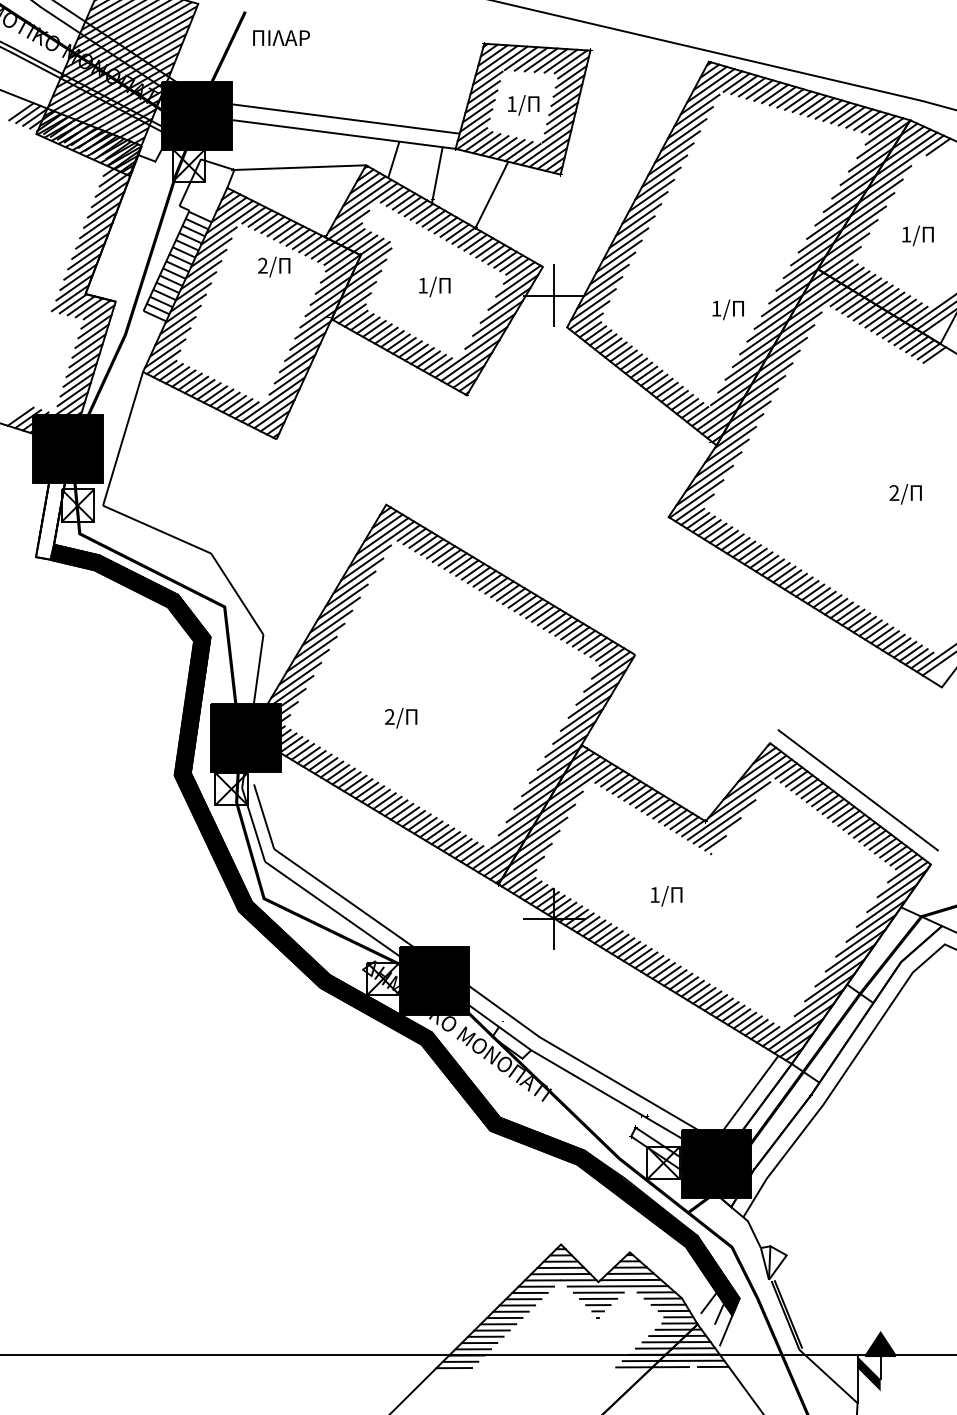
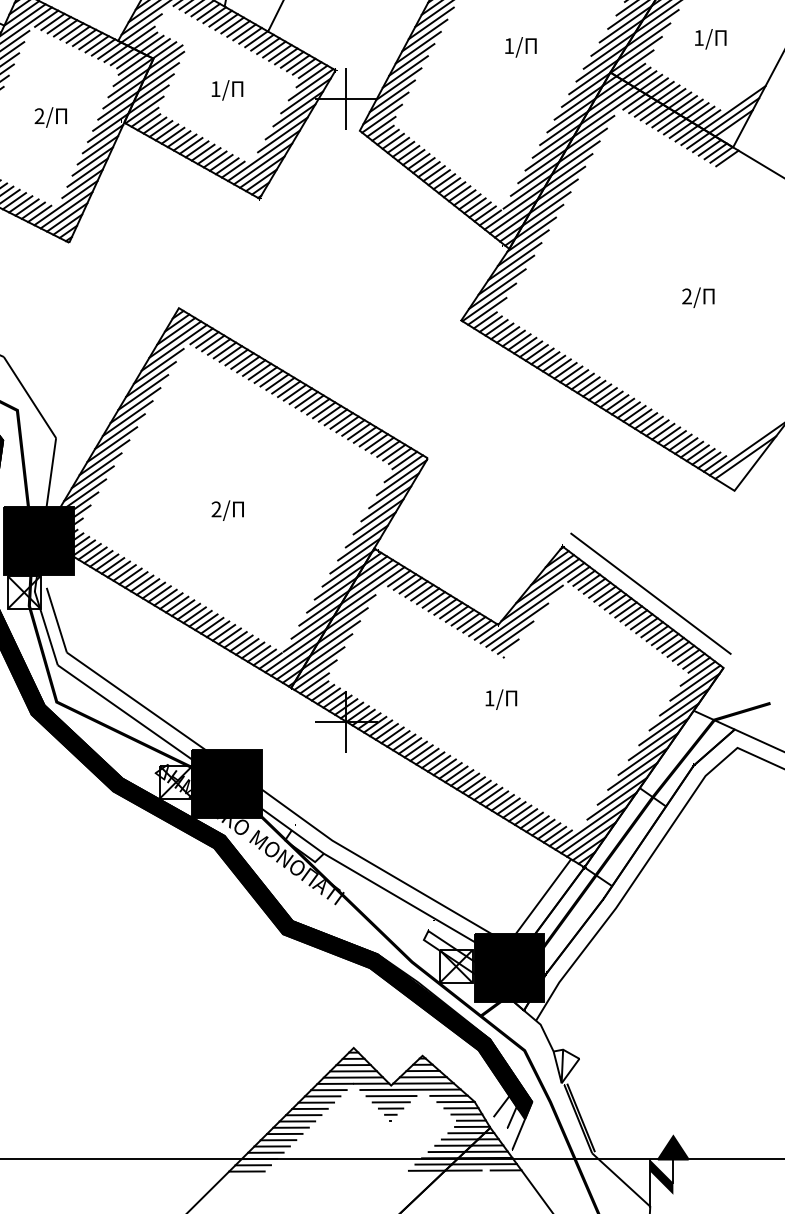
text: (274, 266) -> (51, 116), moved
text: (727, 309) -> (520, 46), moved
text: (401, 718) -> (228, 510), moved
text: (666, 896) -> (501, 699), moved

